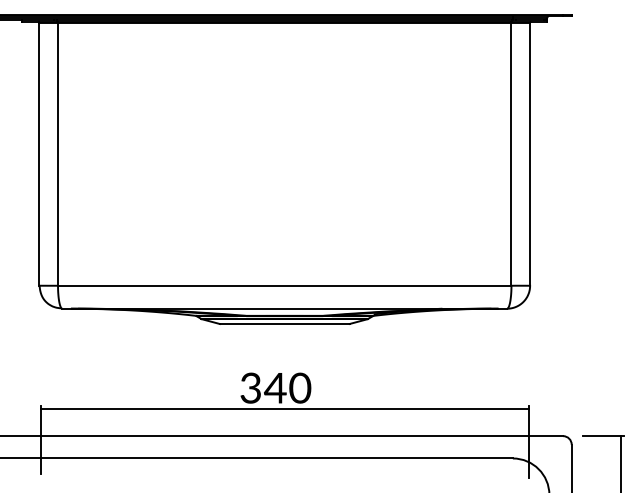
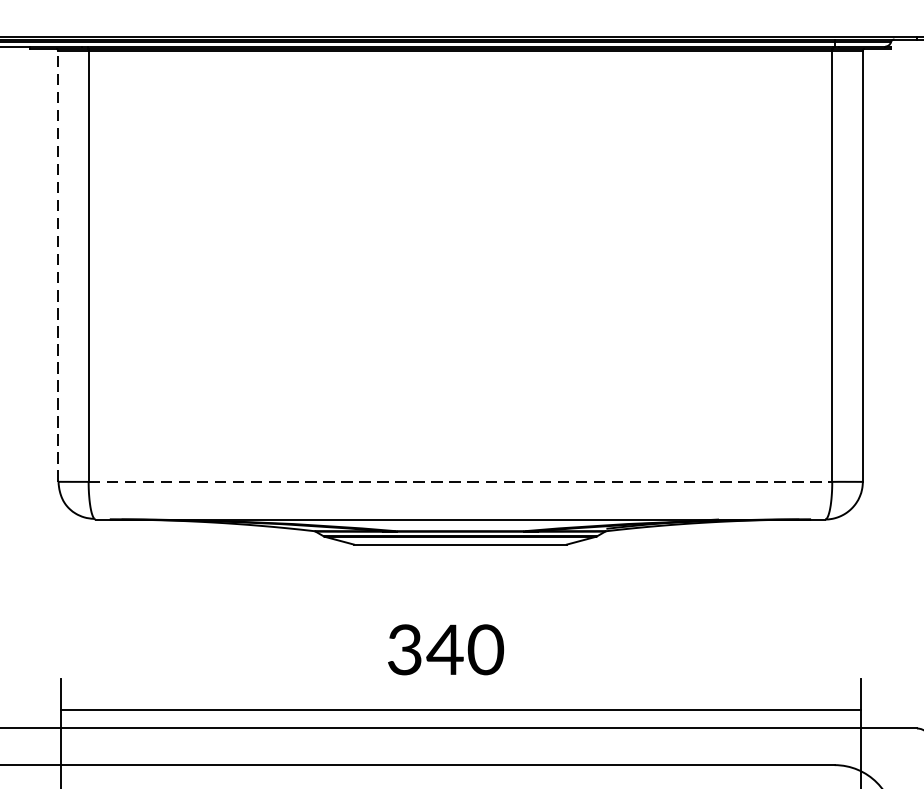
line: (39, 153) -> (58, 264), solid -> dashed
line: (284, 285) -> (460, 481), solid -> dashed
line: (285, 408) -> (461, 709), moved

